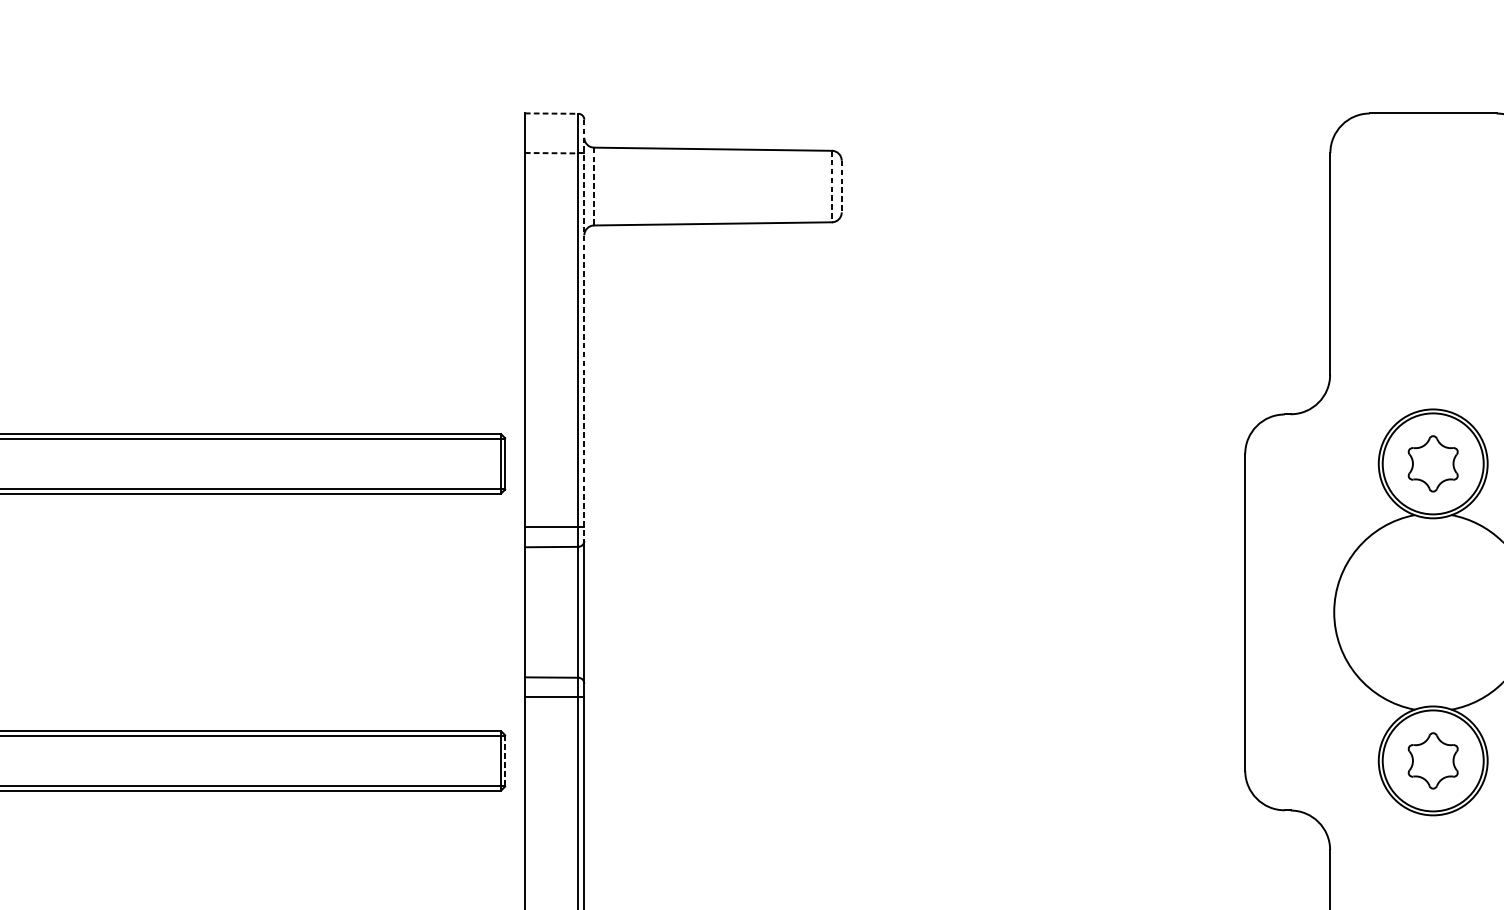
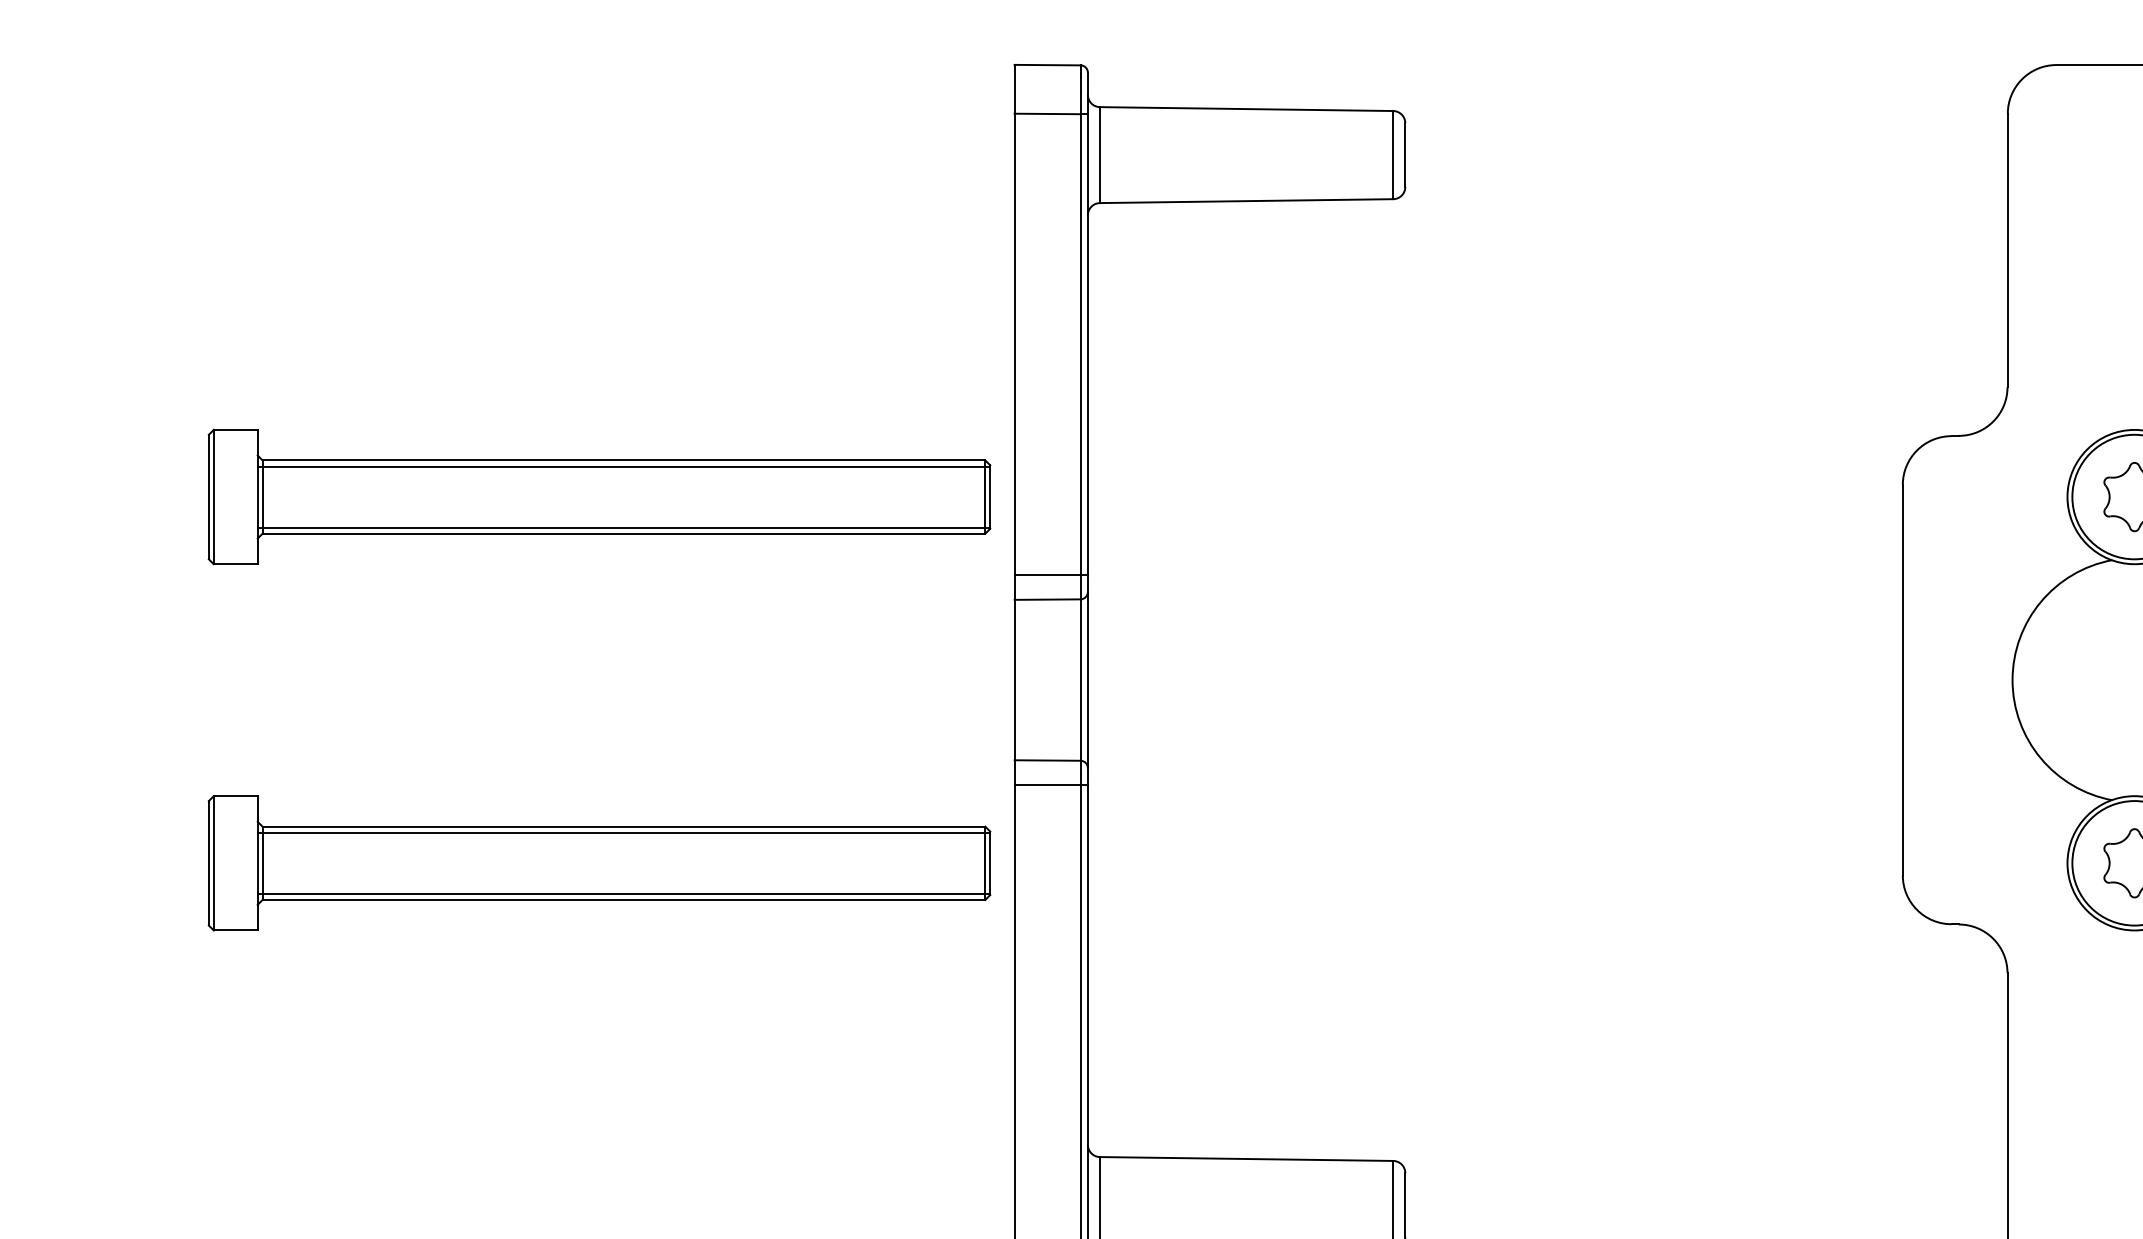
line: (551, 113) -> (1047, 65), dashed -> solid
line: (551, 152) -> (1047, 113), dashed -> solid
line: (593, 186) -> (1099, 155), dashed -> solid
line: (832, 186) -> (1393, 155), dashed -> solid
line: (841, 186) -> (1405, 155), dashed -> solid
line: (584, 330) -> (1087, 332), dashed -> solid
line: (505, 761) -> (990, 863), dashed -> solid

